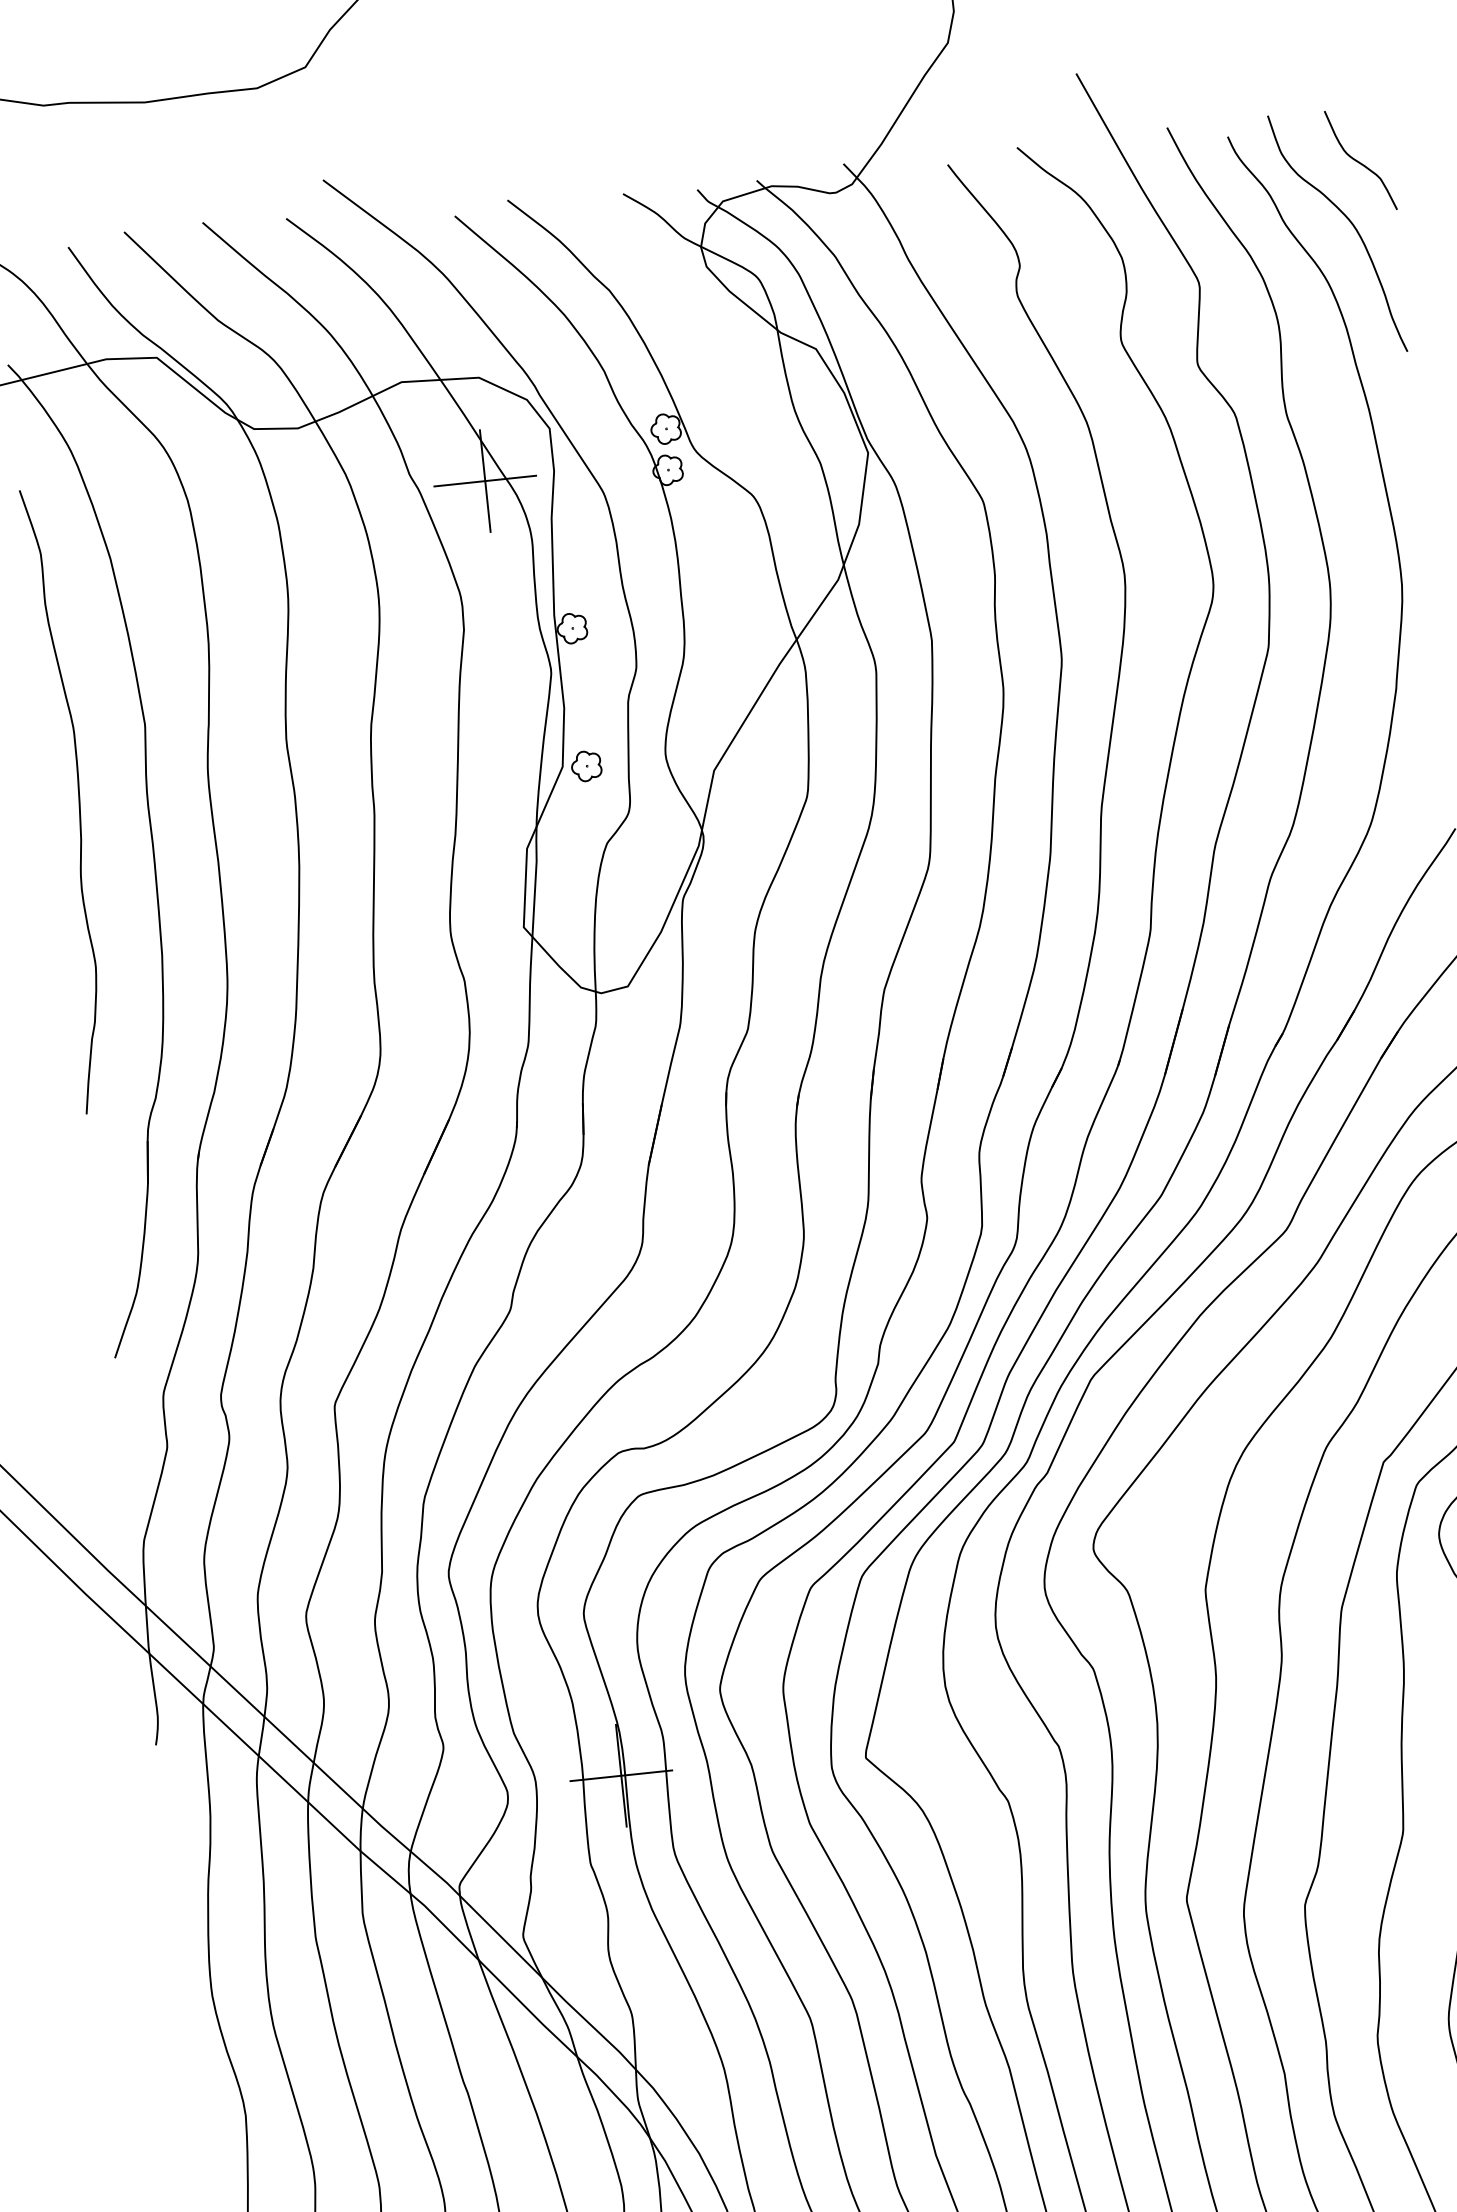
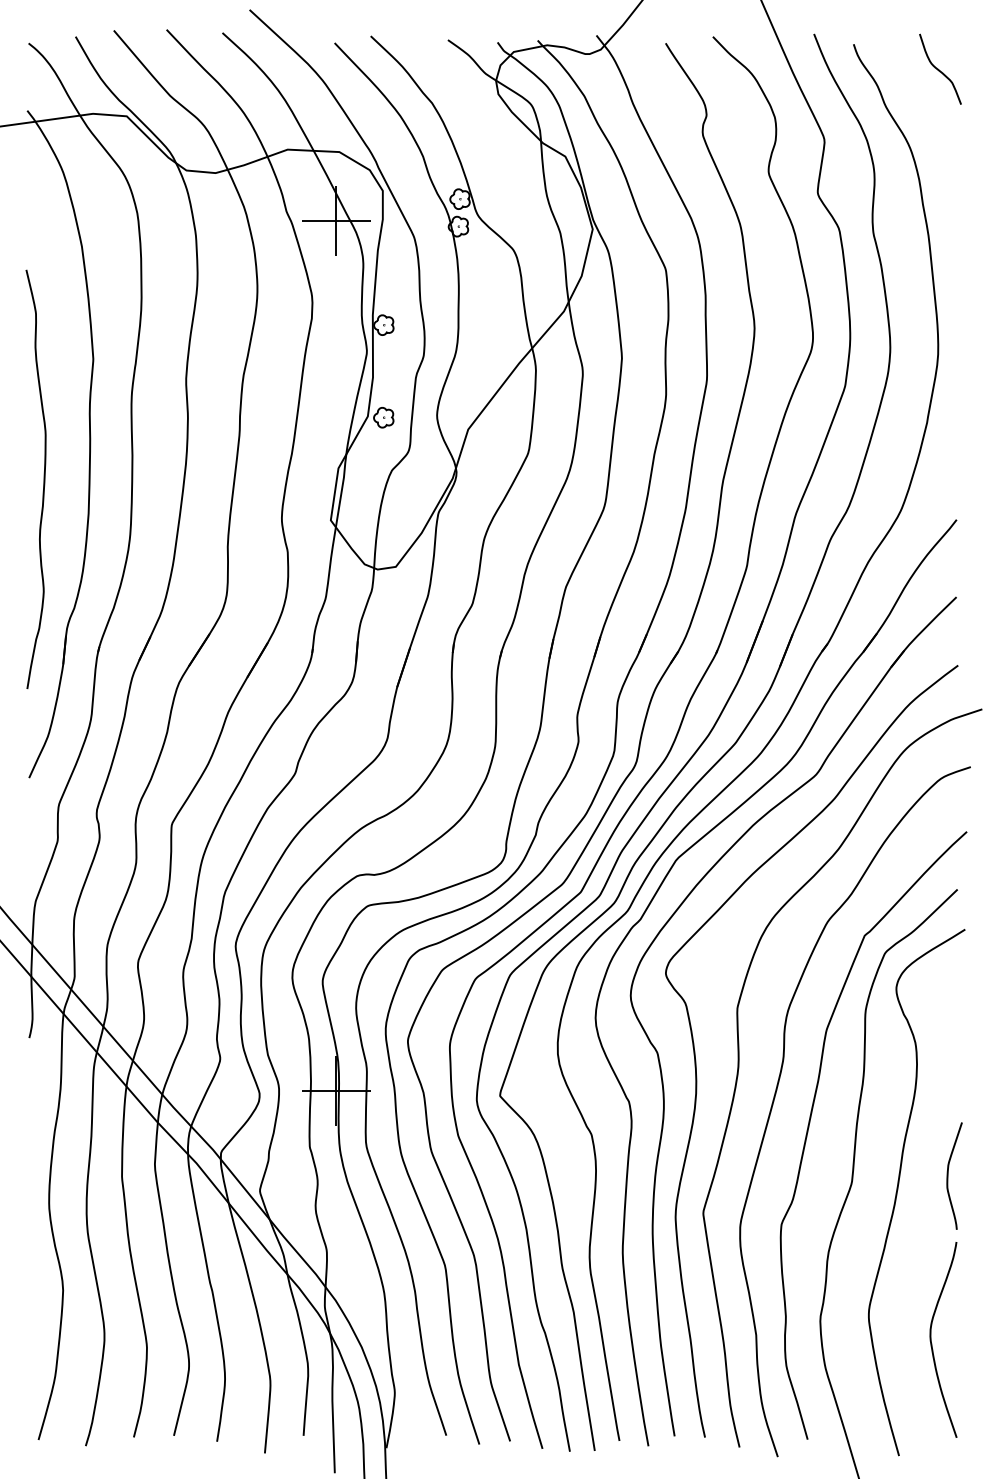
curve: (1351, 224) -> (929, 111), removed
curve: (77, 798) -> (43, 478), moved

